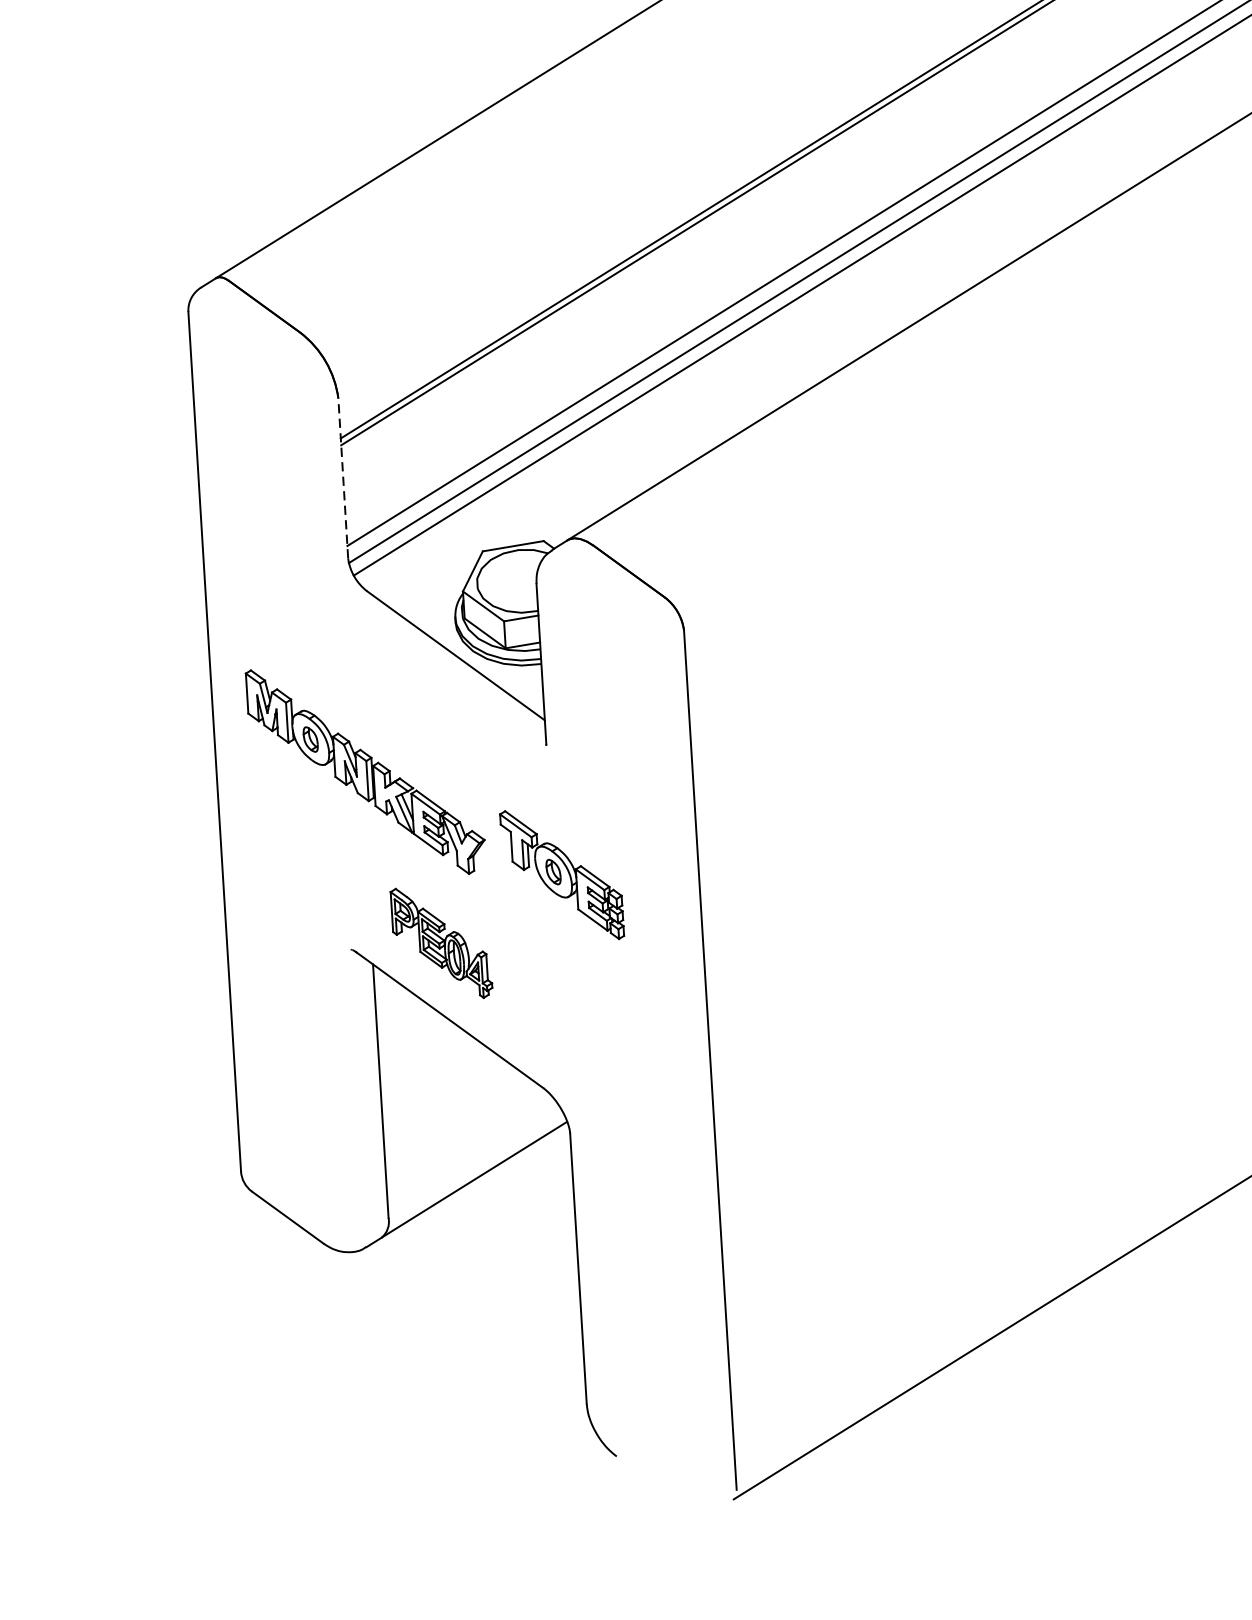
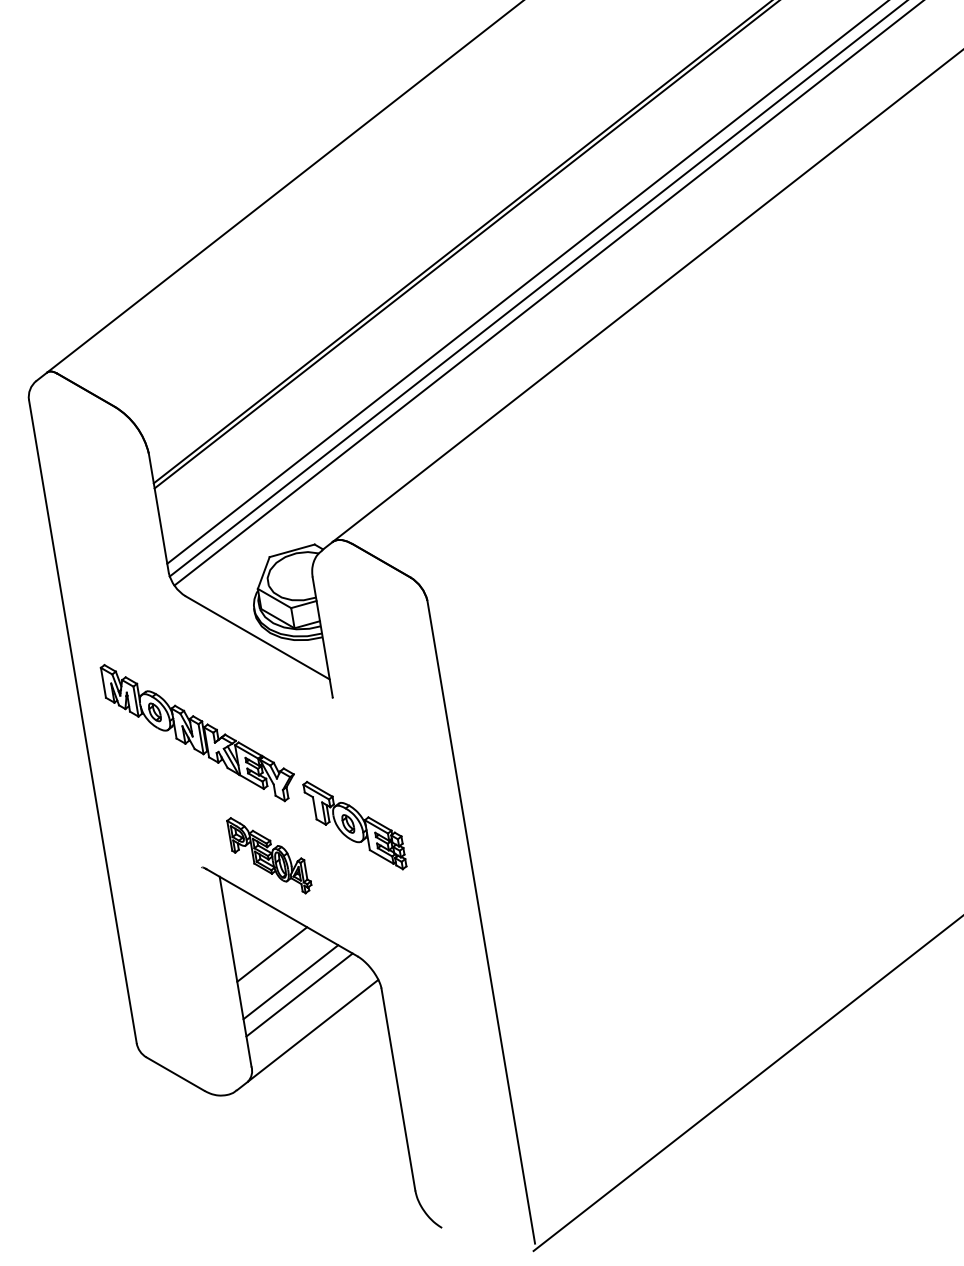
line: (342, 478) -> (158, 513), dashed -> solid
part: (561, 874) -> (354, 825), moved
line: (431, 1073) -> (272, 954), added
line: (451, 1113) -> (290, 982), added
line: (461, 1130) -> (299, 994), added

